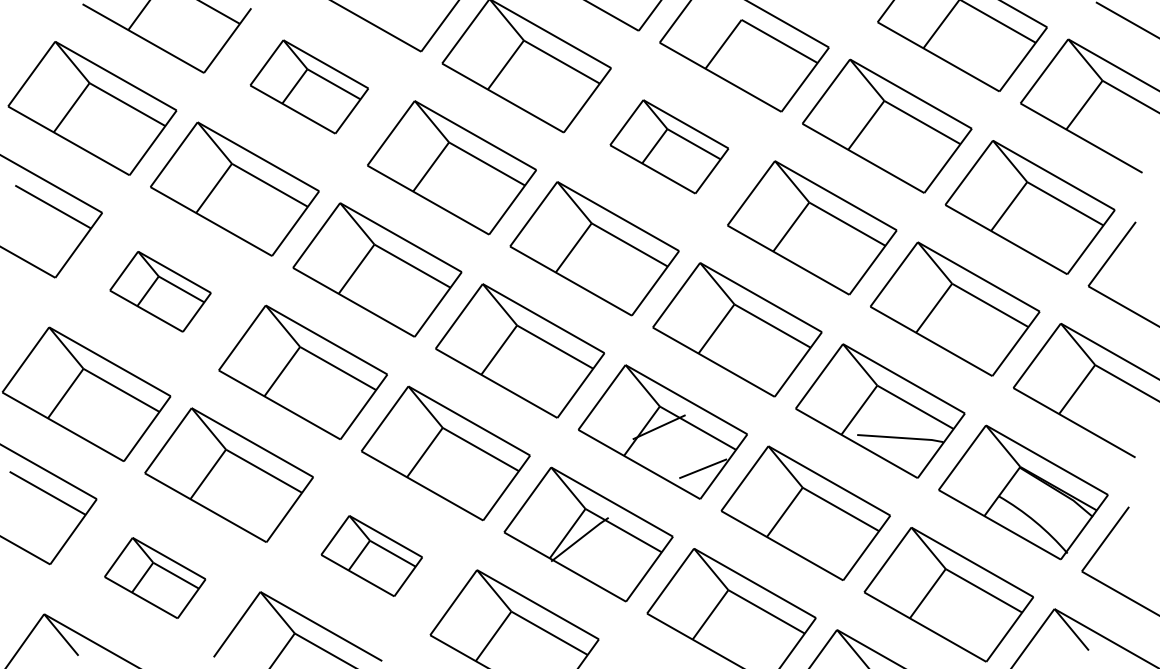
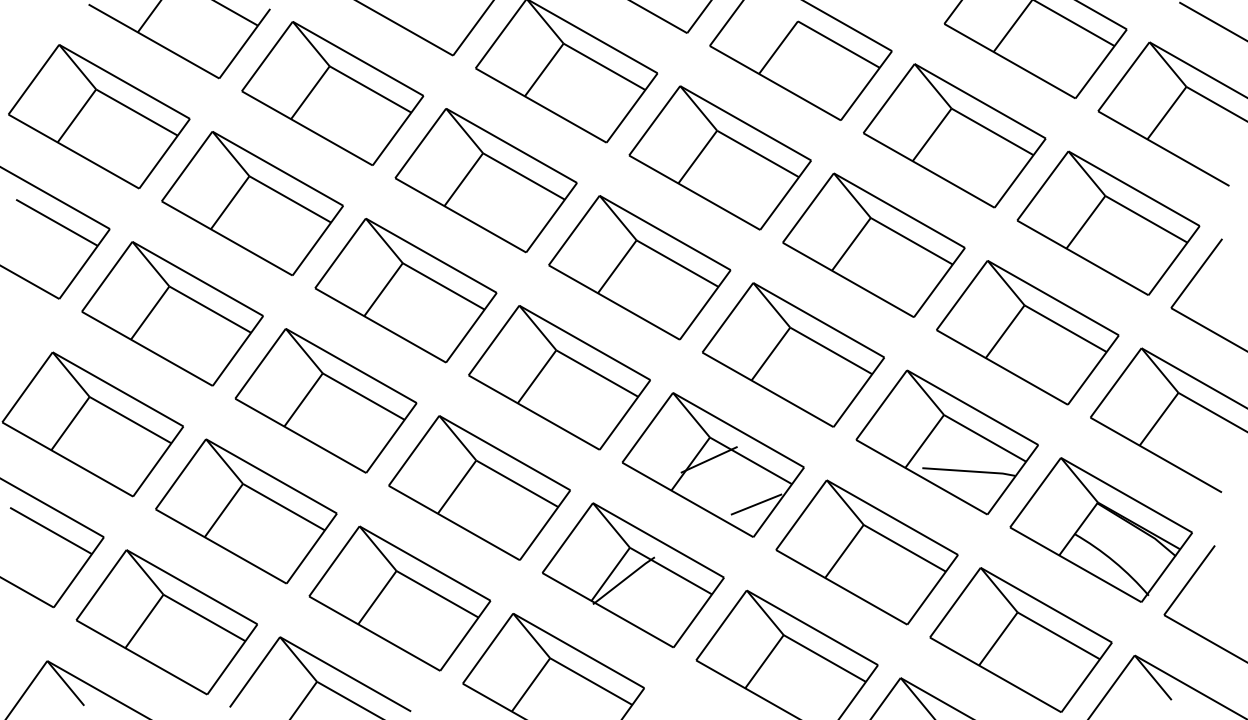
part: (309, 86) -> (332, 93), size x1.43
part: (669, 146) -> (720, 157), size x1.43
part: (160, 291) -> (172, 313), size x1.67
part: (371, 555) -> (399, 597), size x1.67
part: (154, 577) -> (166, 621), size x1.67

